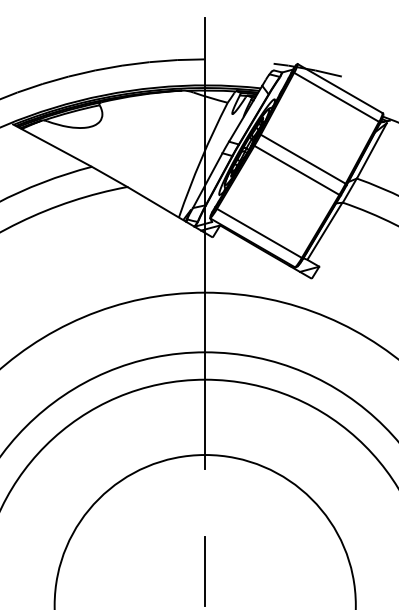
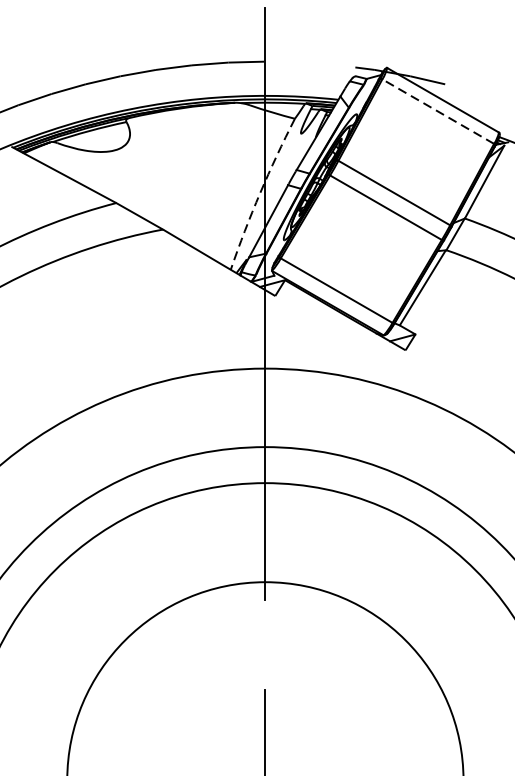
line: (336, 97) -> (438, 111), solid -> dashed
arc: (201, 159) -> (260, 193), solid -> dashed

